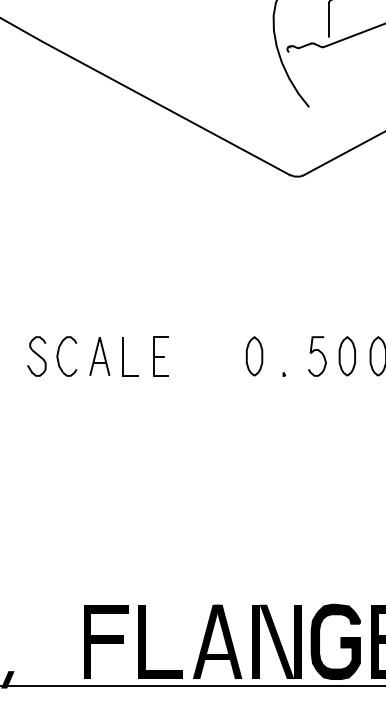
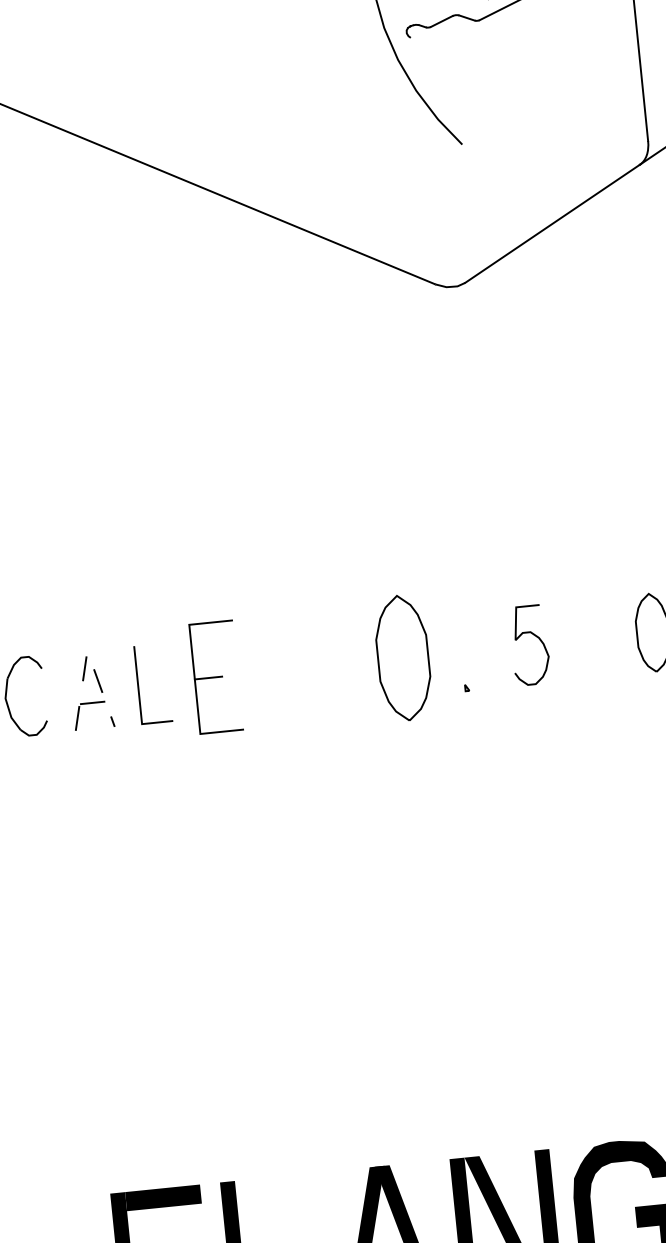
line: (99, 337) -> (86, 651), solid -> dashed
part: (160, 356) -> (213, 677), size x1.4
part: (254, 356) -> (403, 658), size x1.6
part: (346, 356) -> (588, 639), removed

